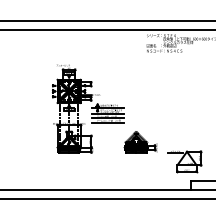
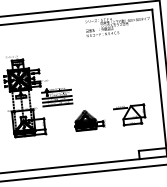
part: (184, 161) -> (129, 115), moved

